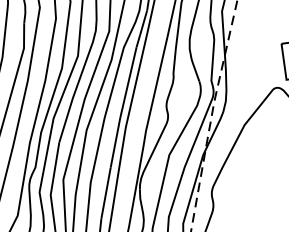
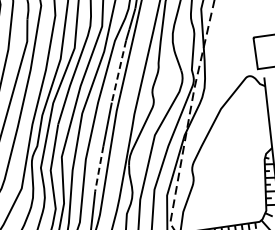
line: (127, 82) -> (118, 71), solid -> dashed
line: (106, 192) -> (99, 168), solid -> dashed

